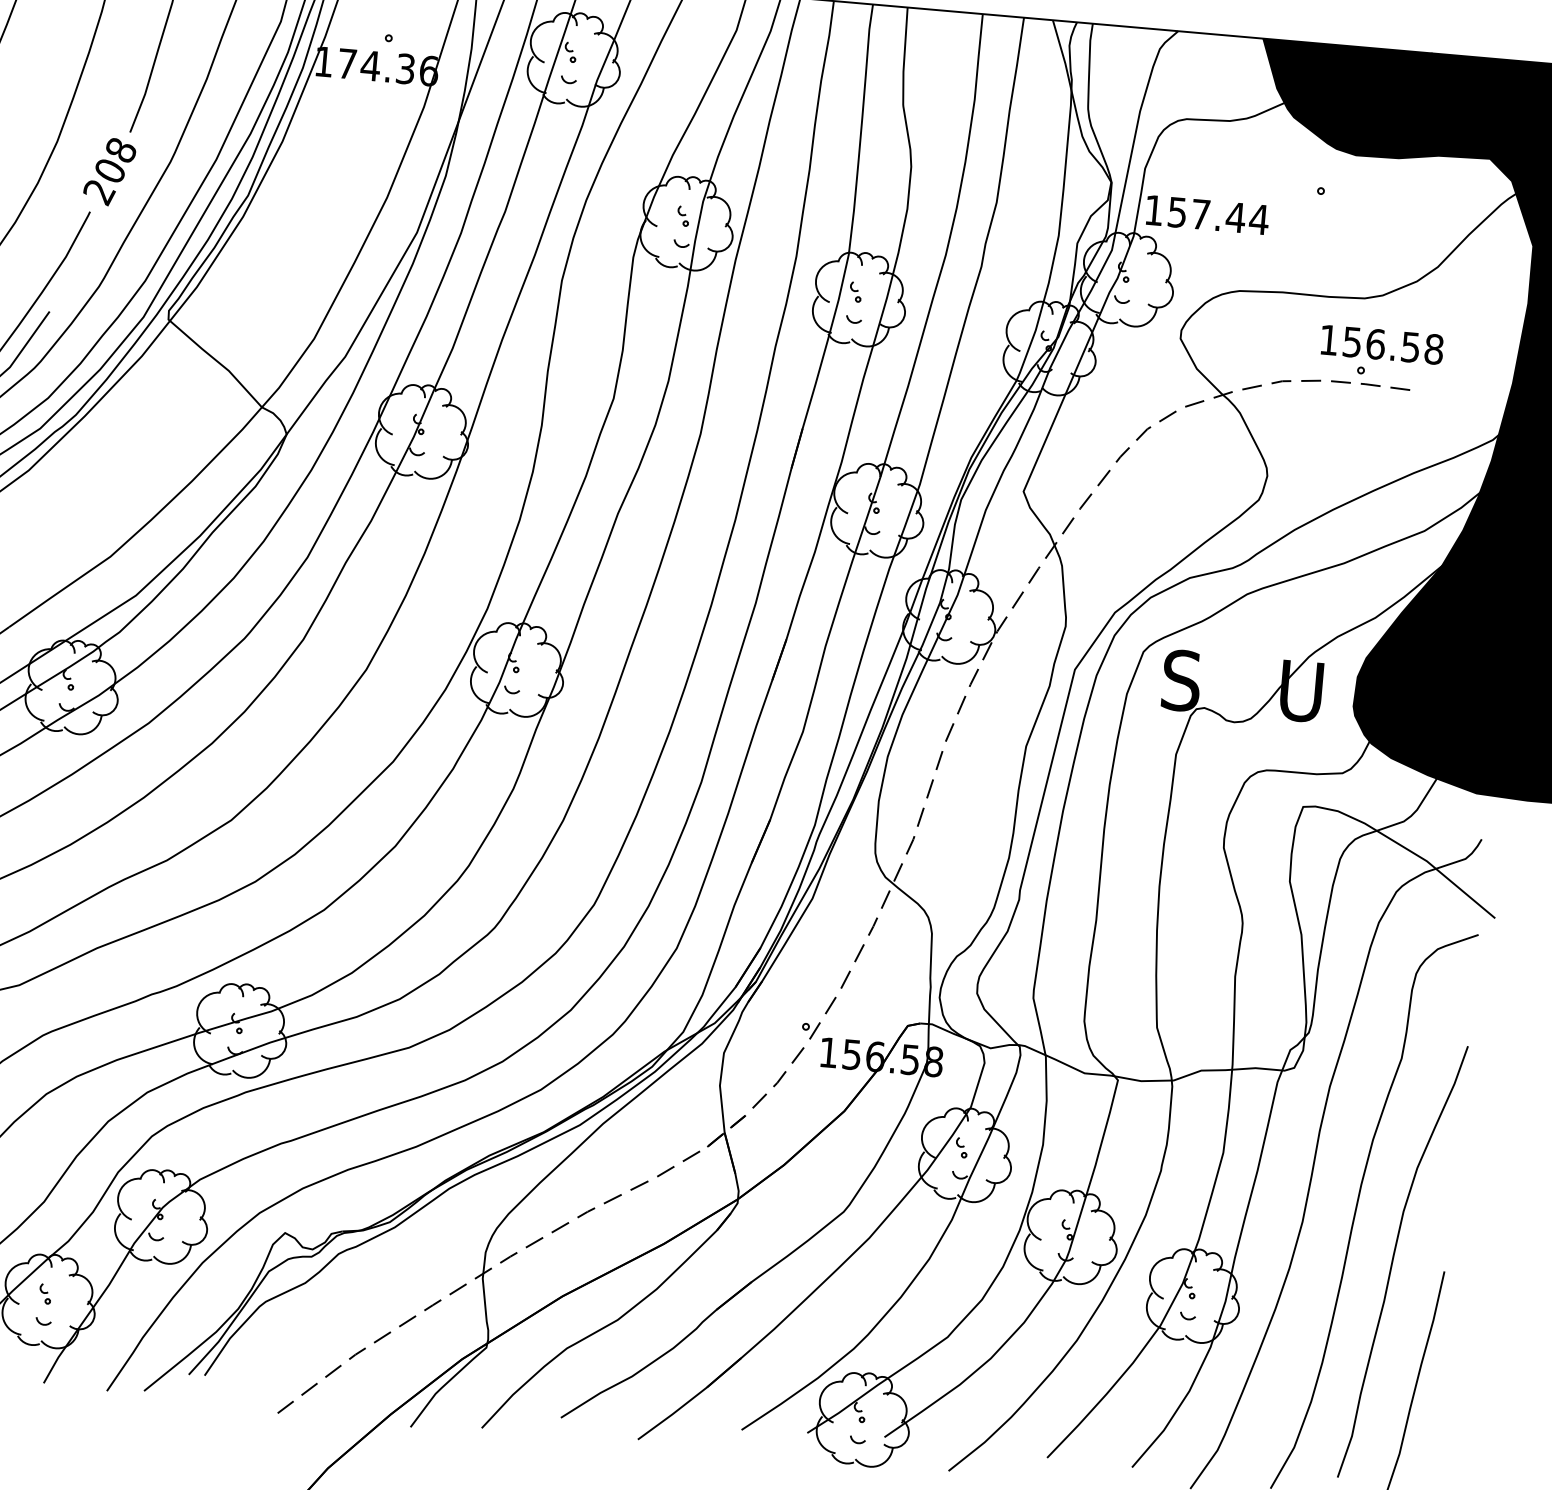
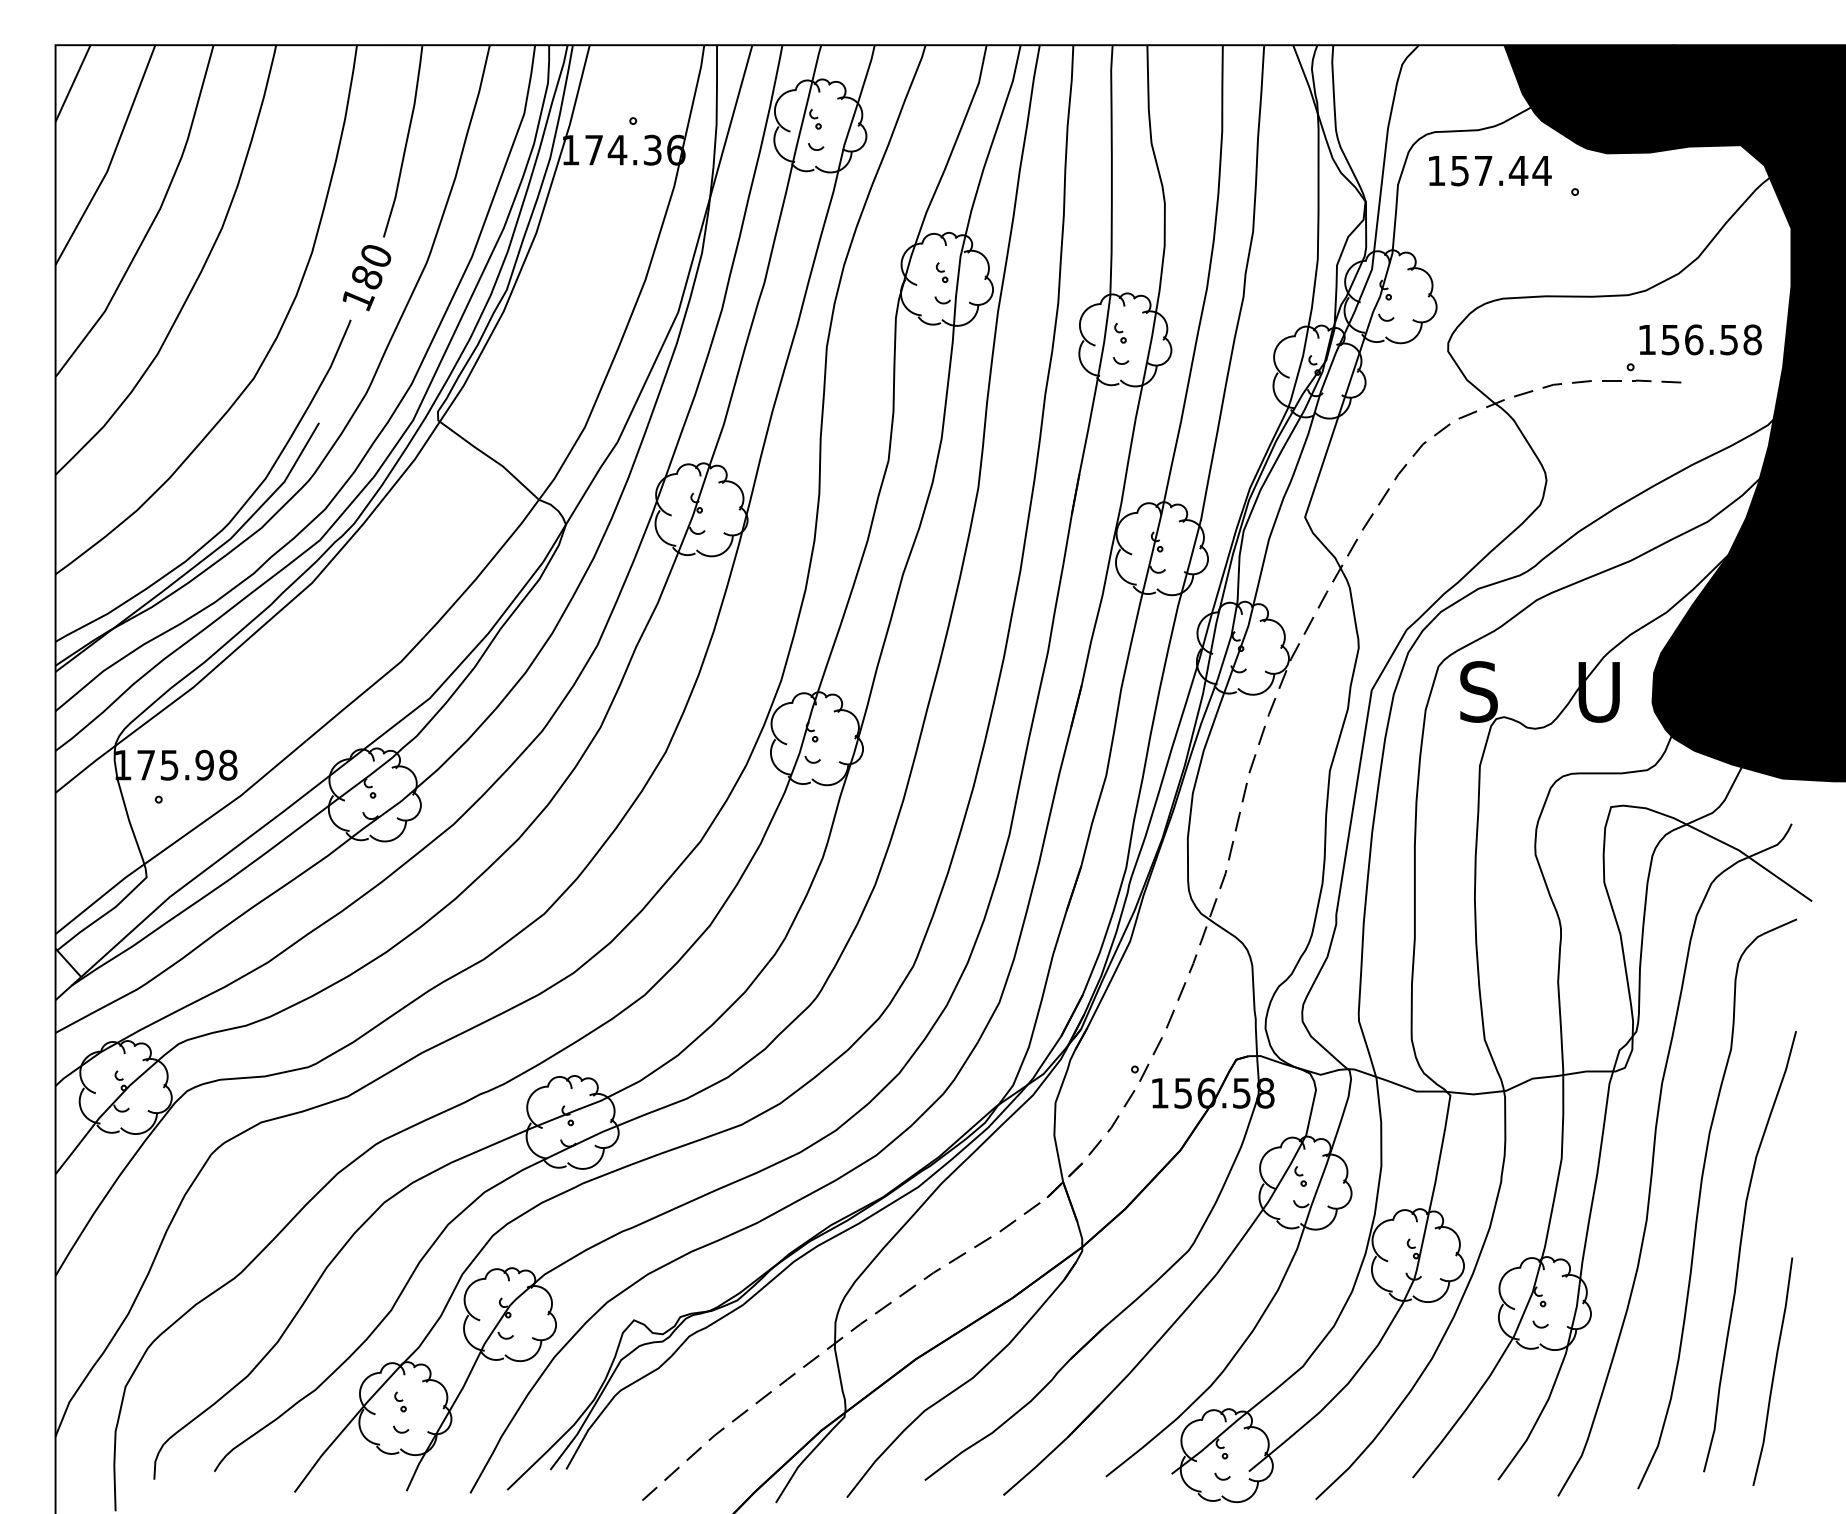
text: (109, 171) -> (366, 278), 208 -> 180
text: (1207, 215) -> (1490, 171), moved
text: (1382, 344) -> (1700, 339), moved

